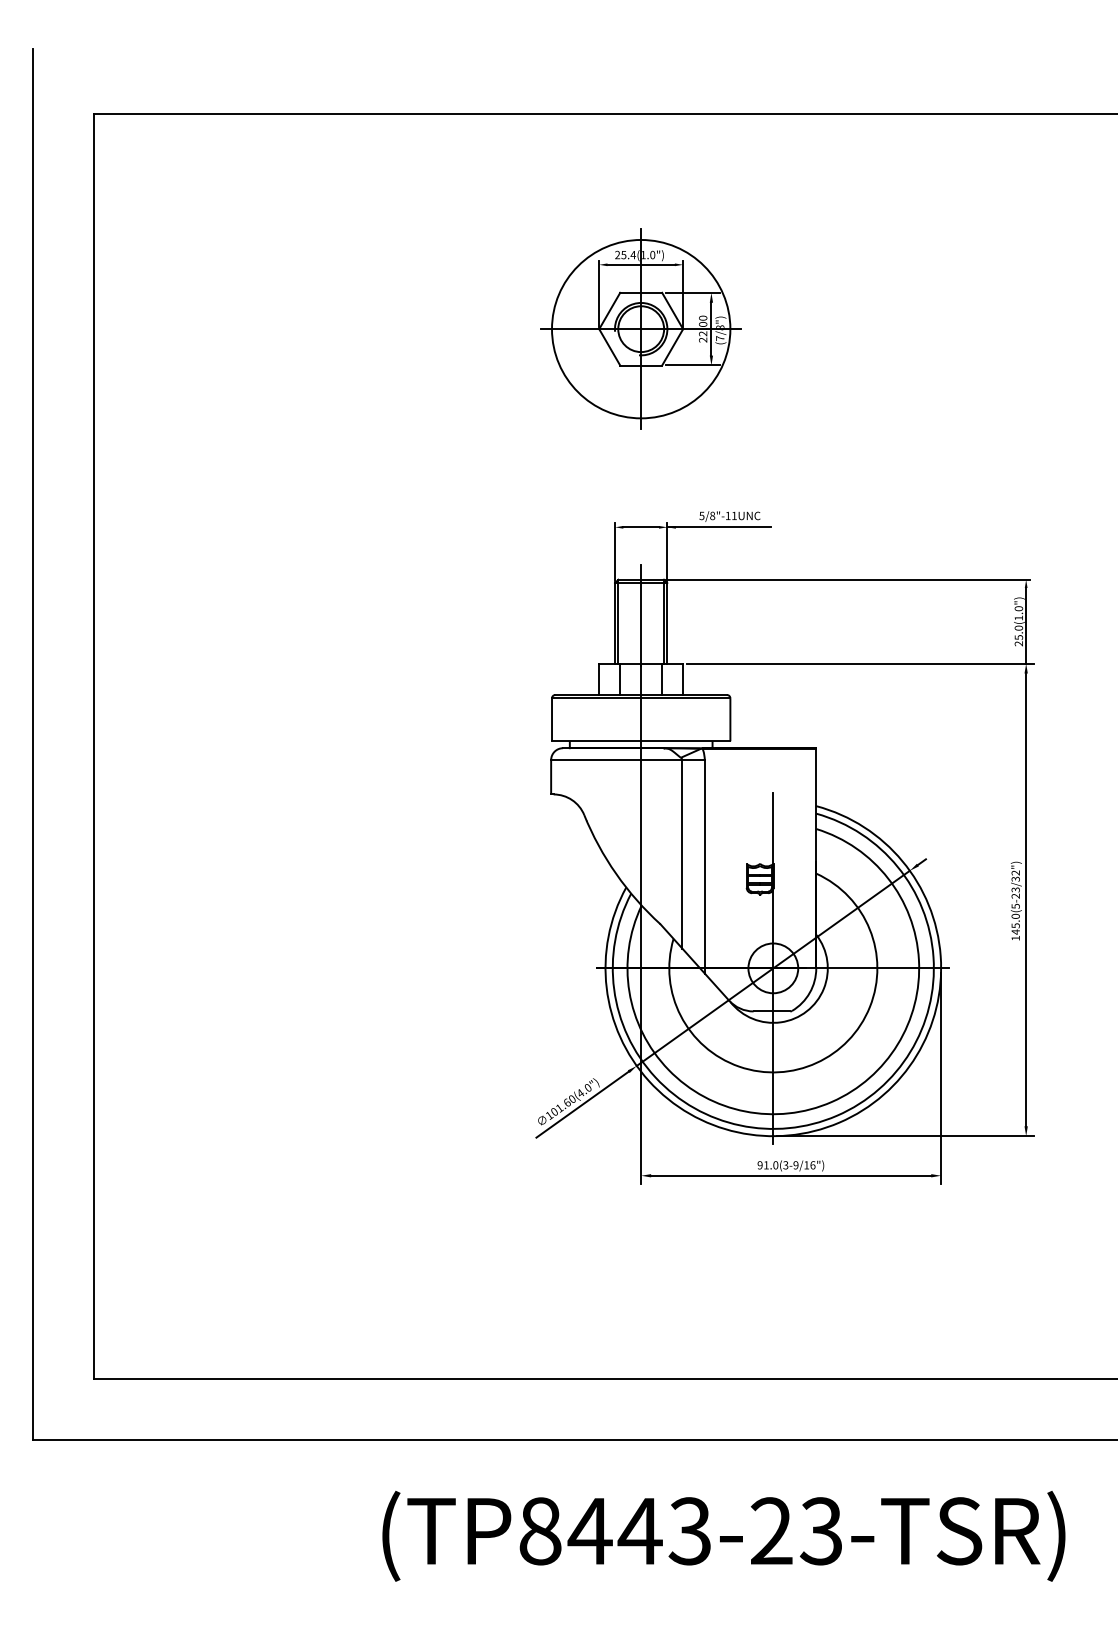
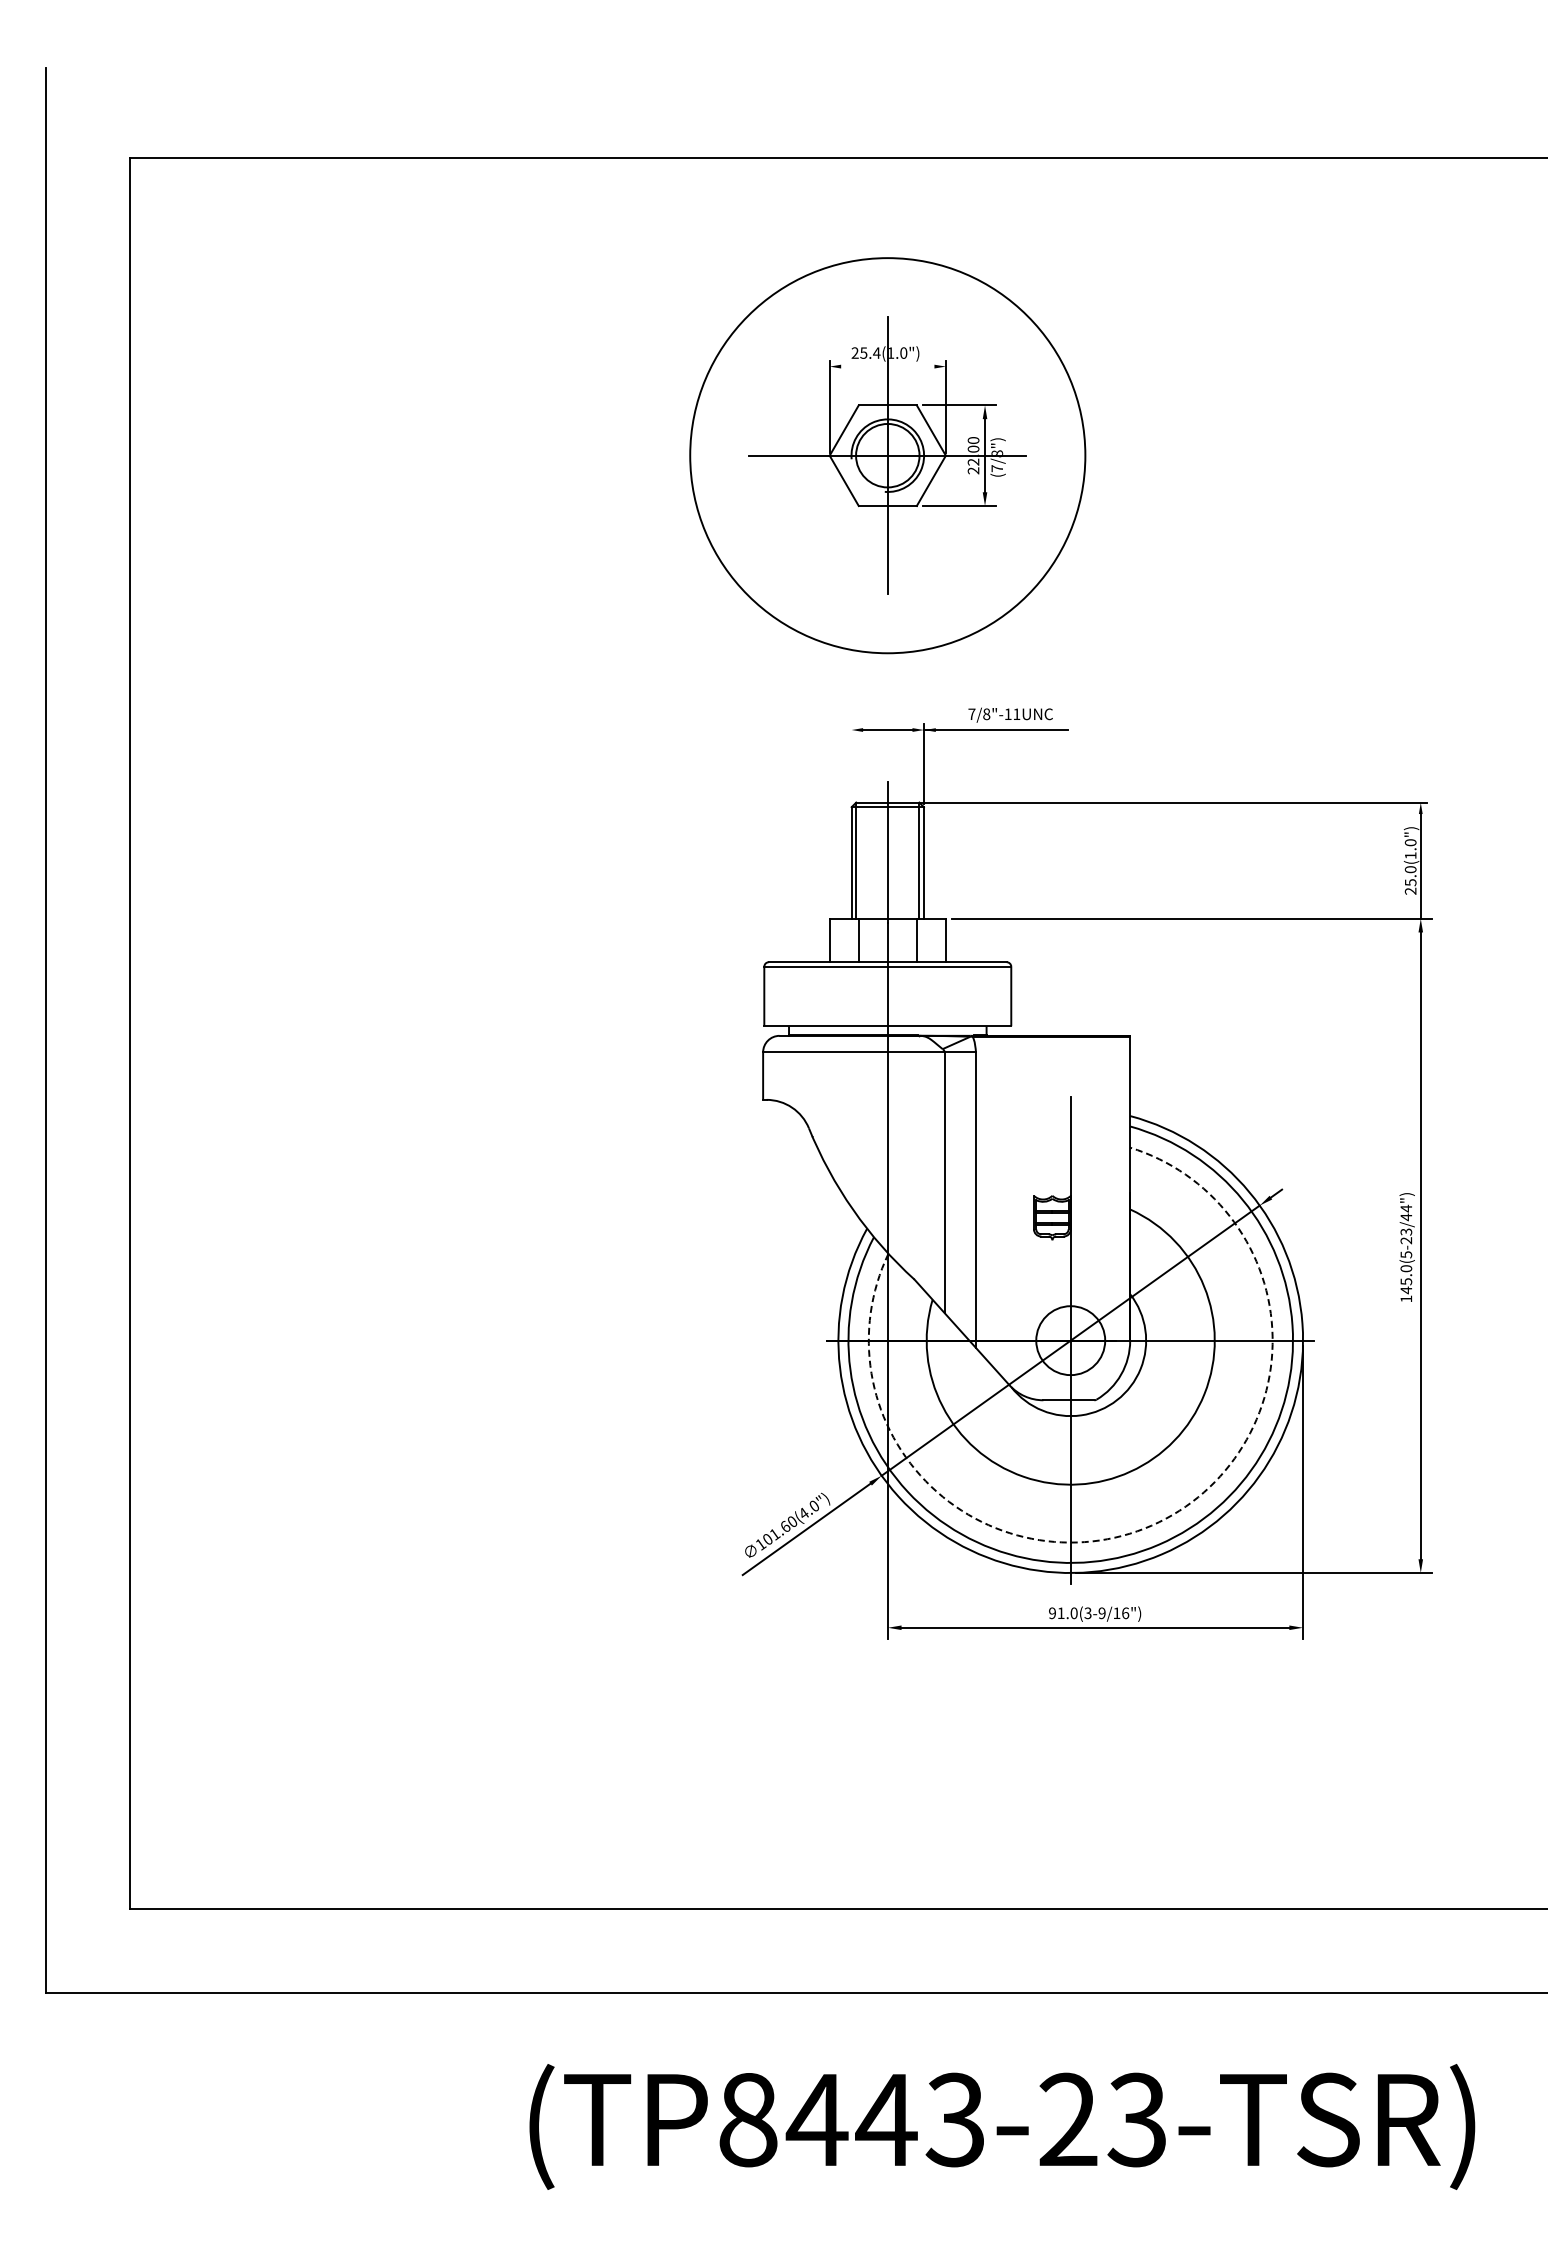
line: (640, 264) -> (887, 366), removed
circle: (640, 329) -> (887, 455), size x1.6
text: (701, 516) -> (971, 714), 5/8"-11UNC -> 7/8"-11UNC
line: (614, 552) -> (851, 764), removed
text: (1015, 875) -> (1406, 1212), 145.0(5-23/32") -> 145.0(5-23/44")
arc: (831, 1101) -> (1151, 1525), solid -> dashed

